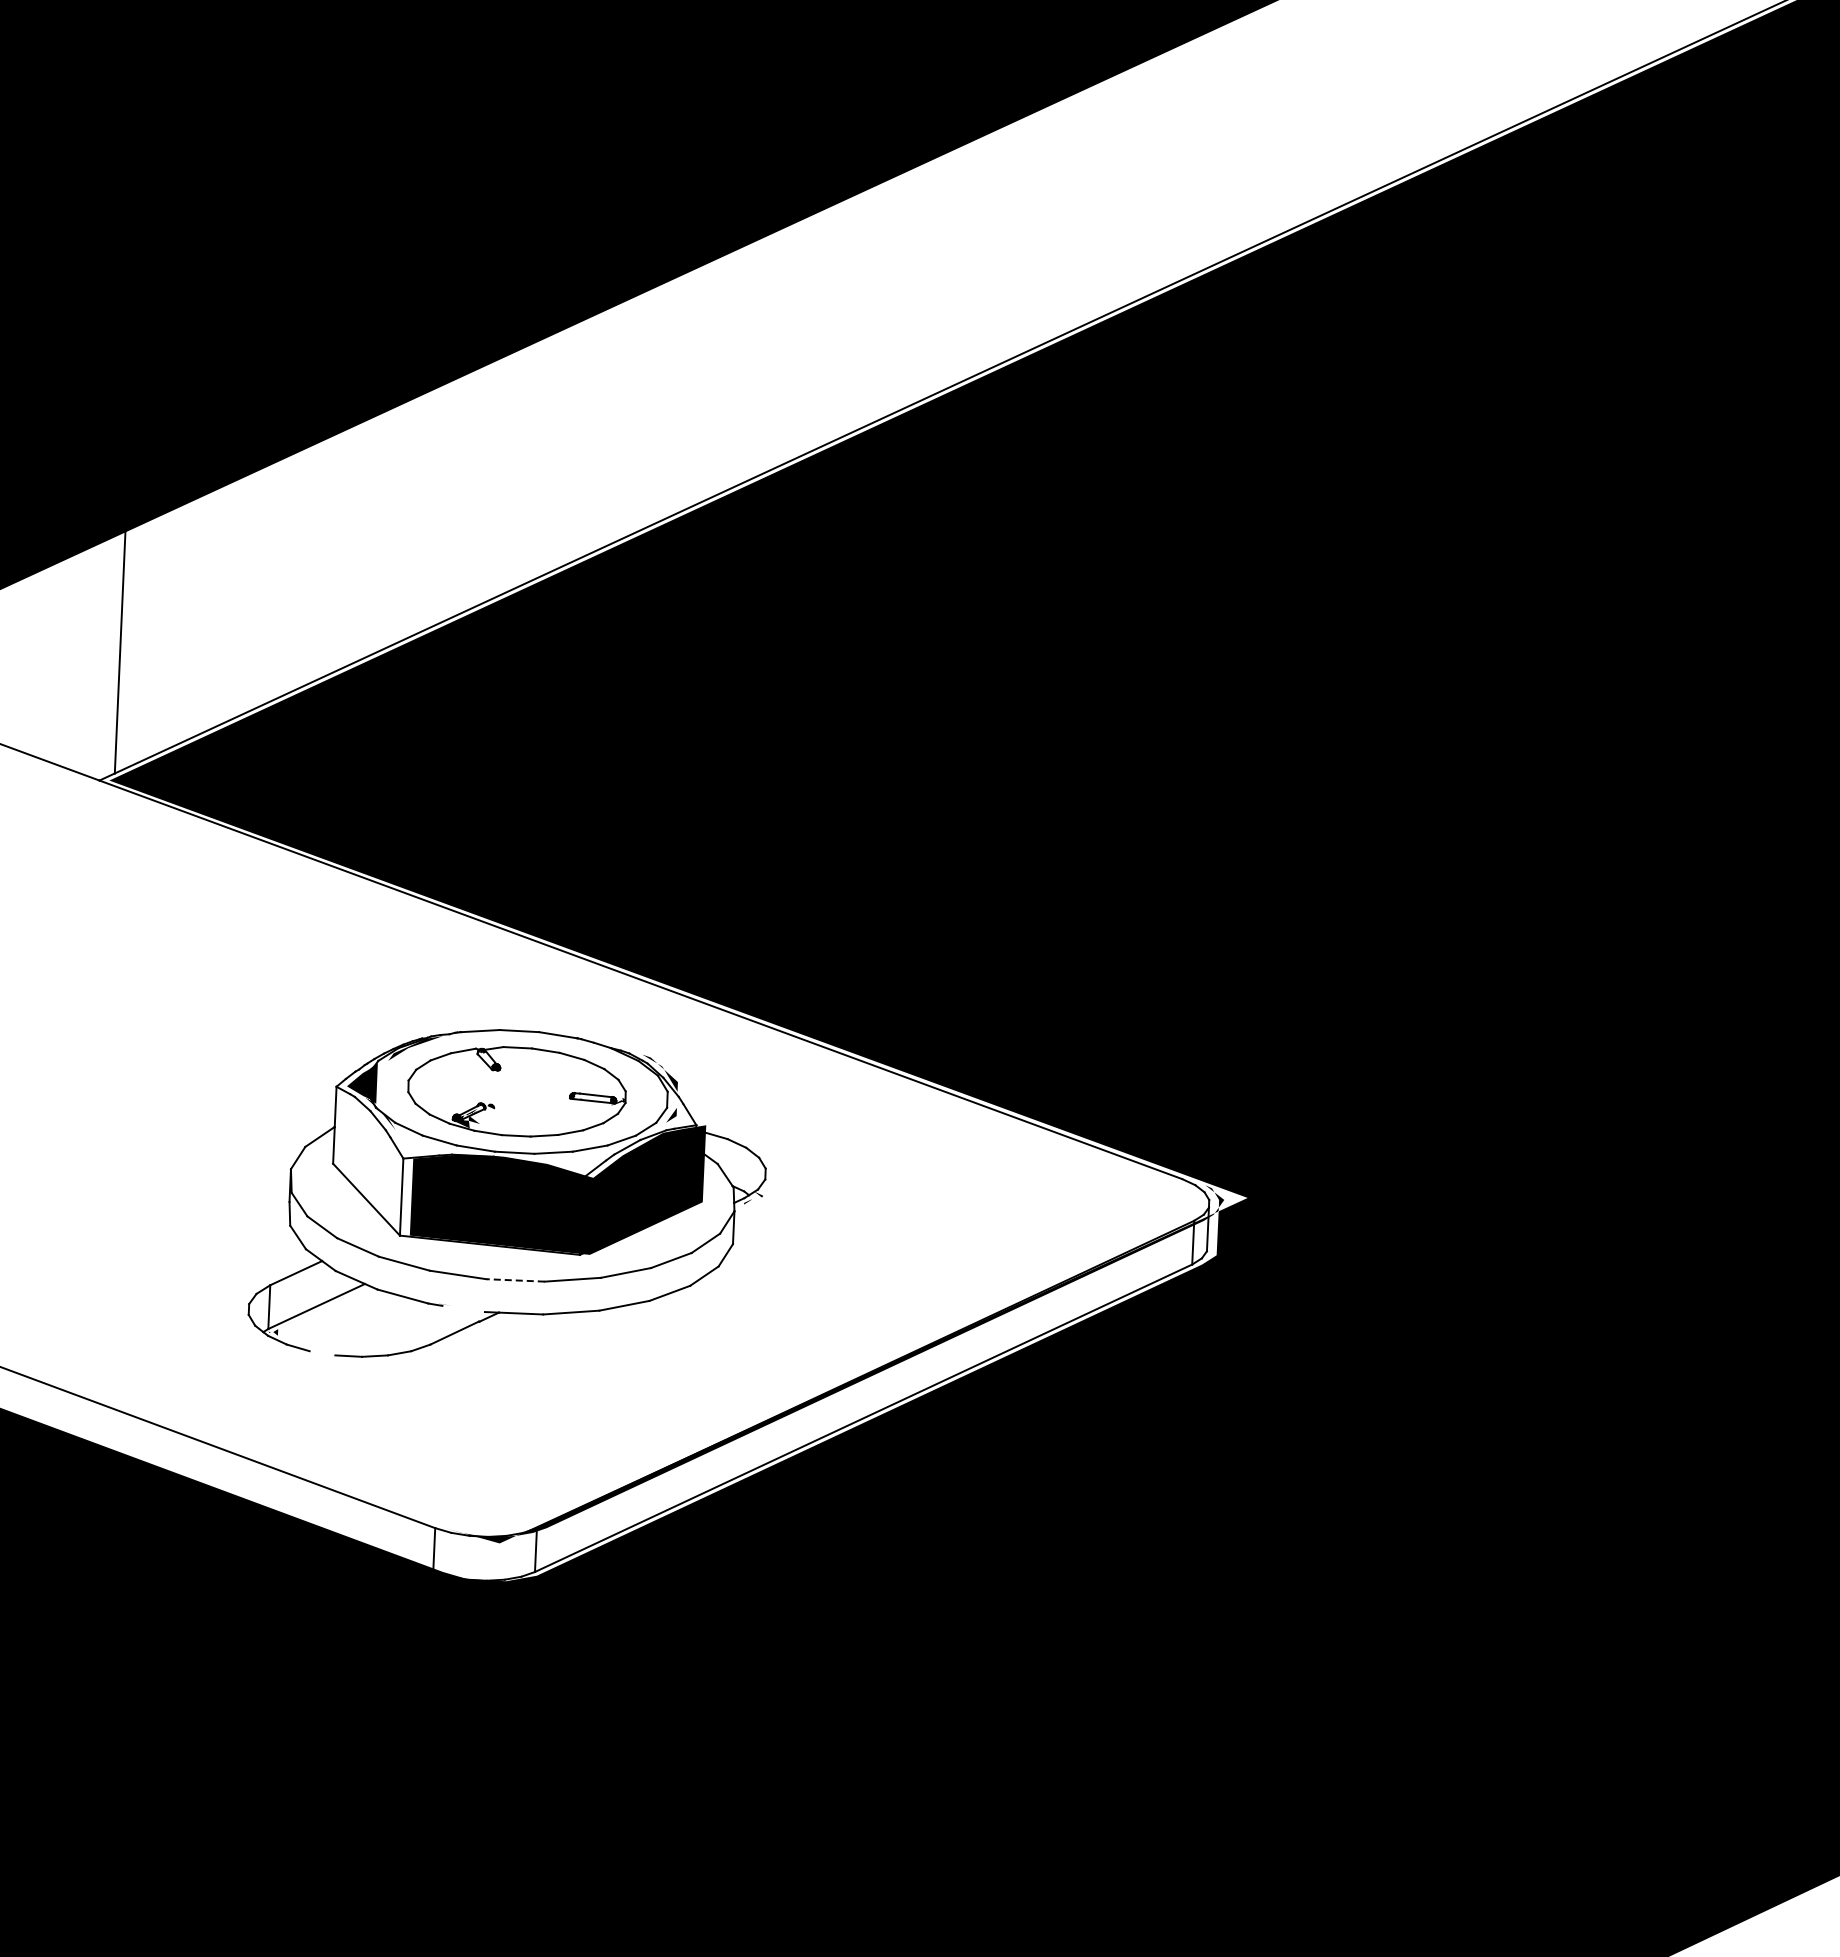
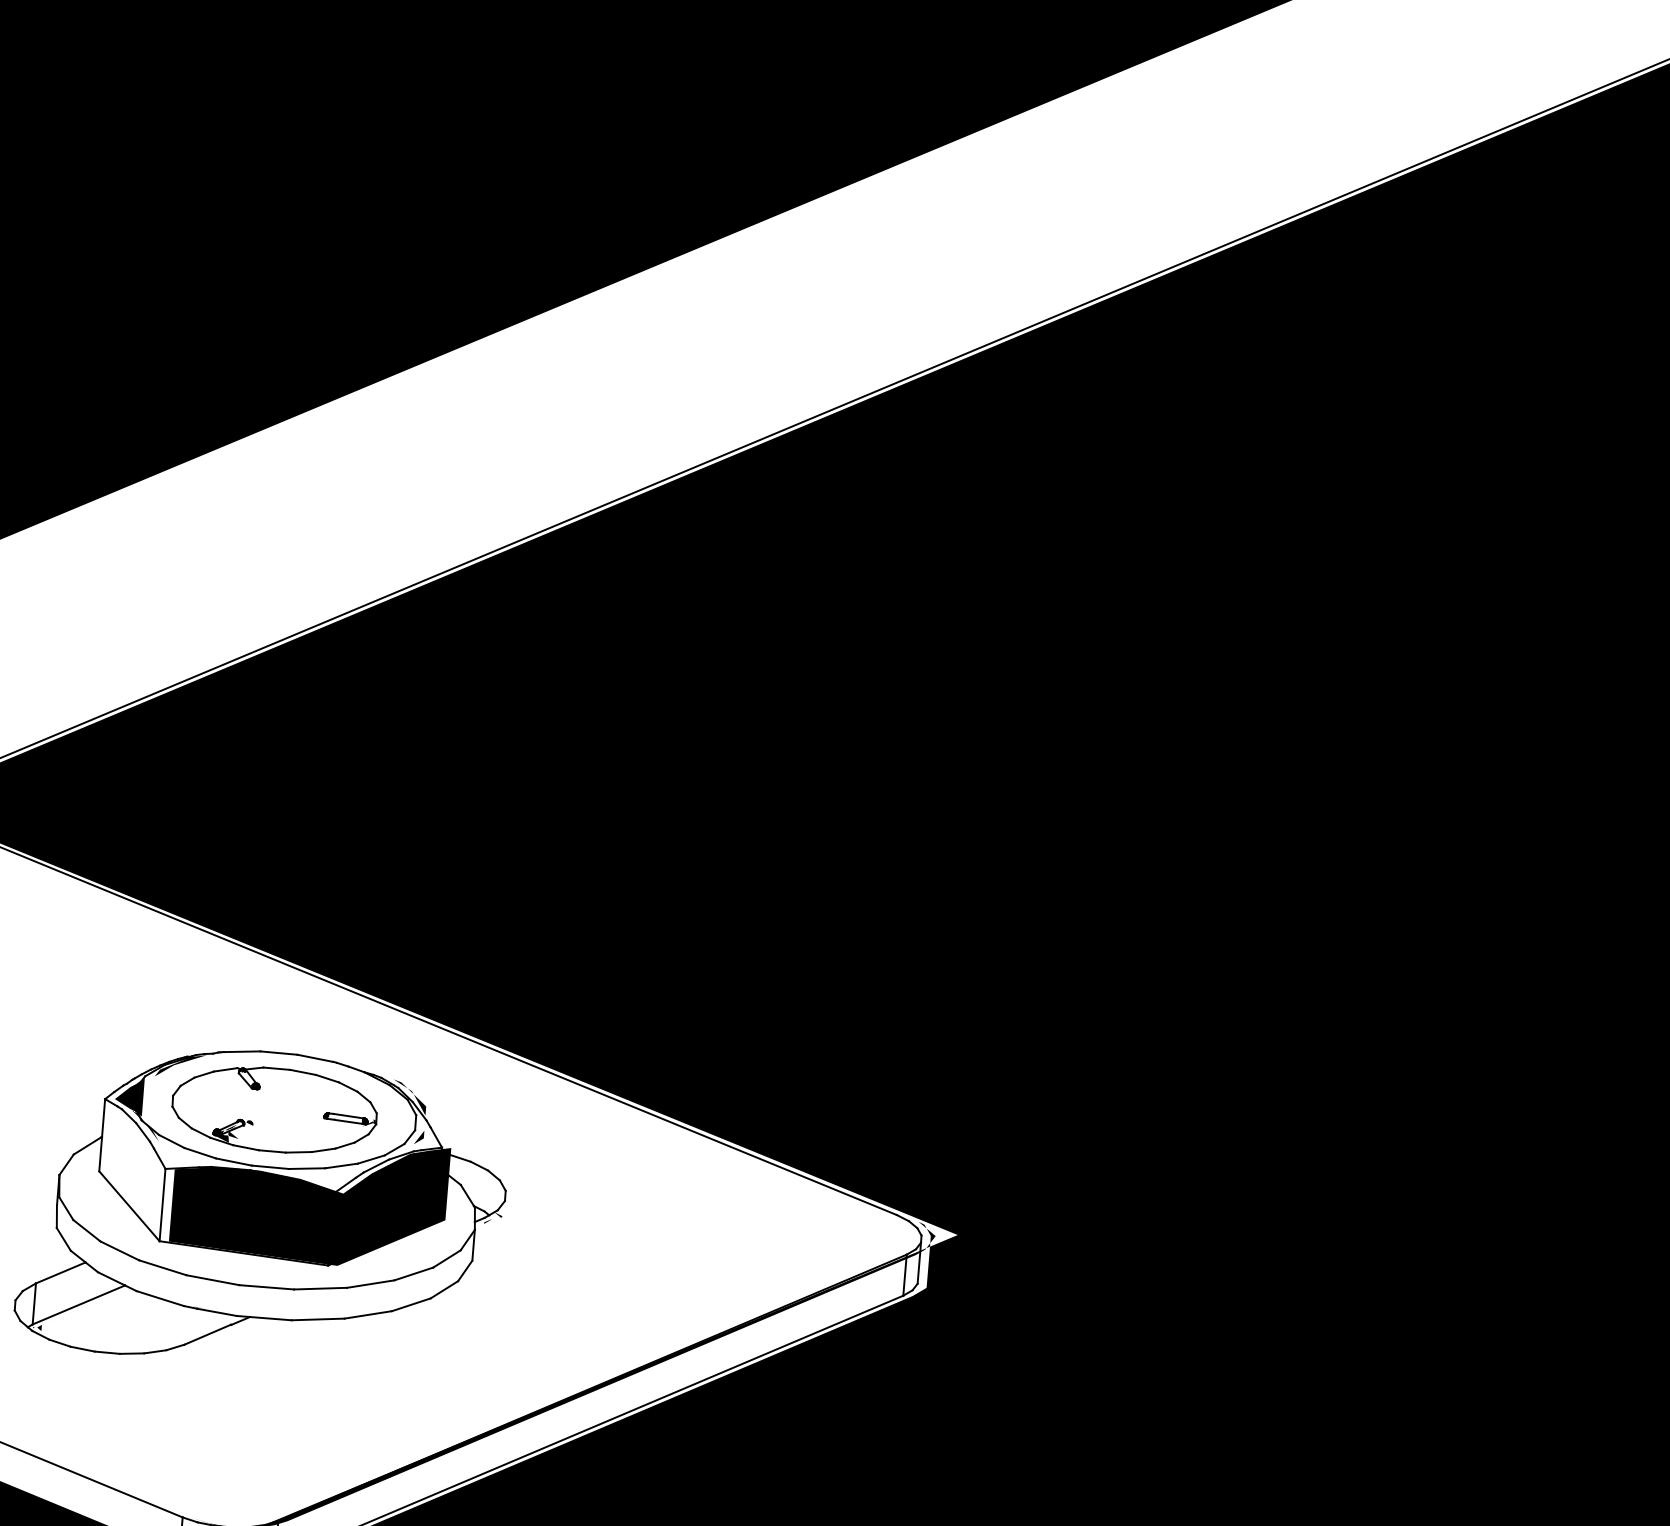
line: (515, 1280) -> (266, 1287), dashed -> solid
line: (463, 1308) -> (216, 1311), added
line: (322, 1353) -> (82, 1349), added

